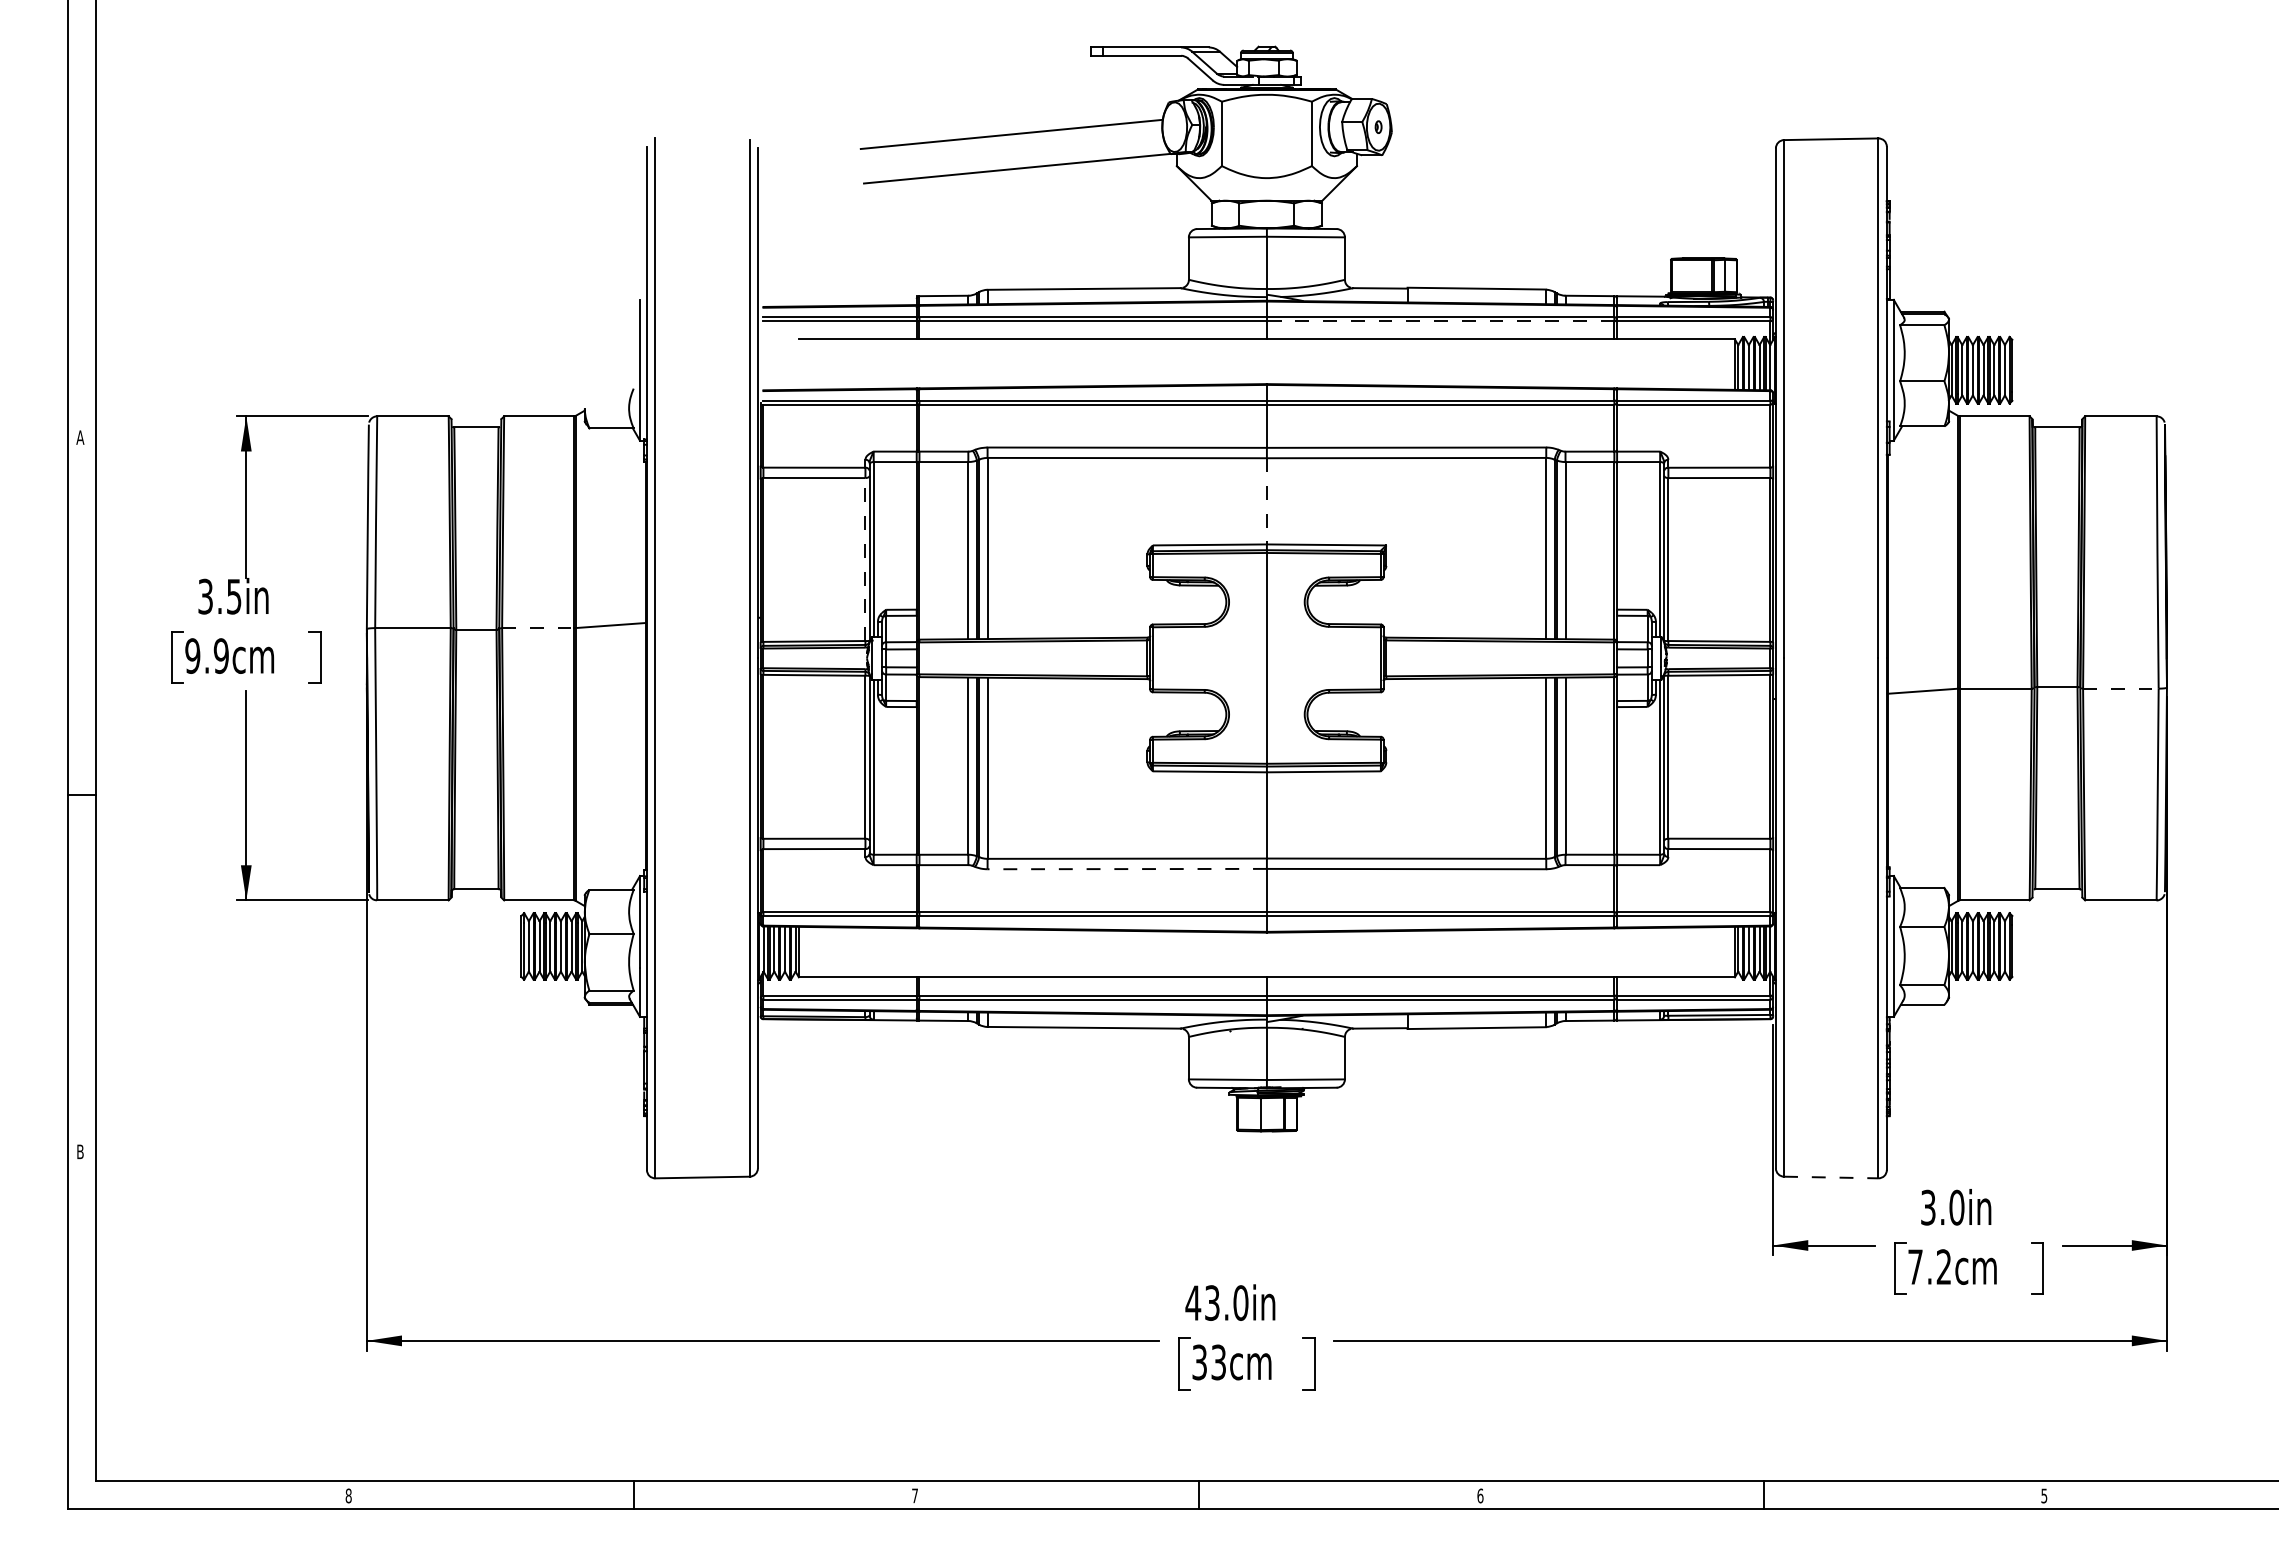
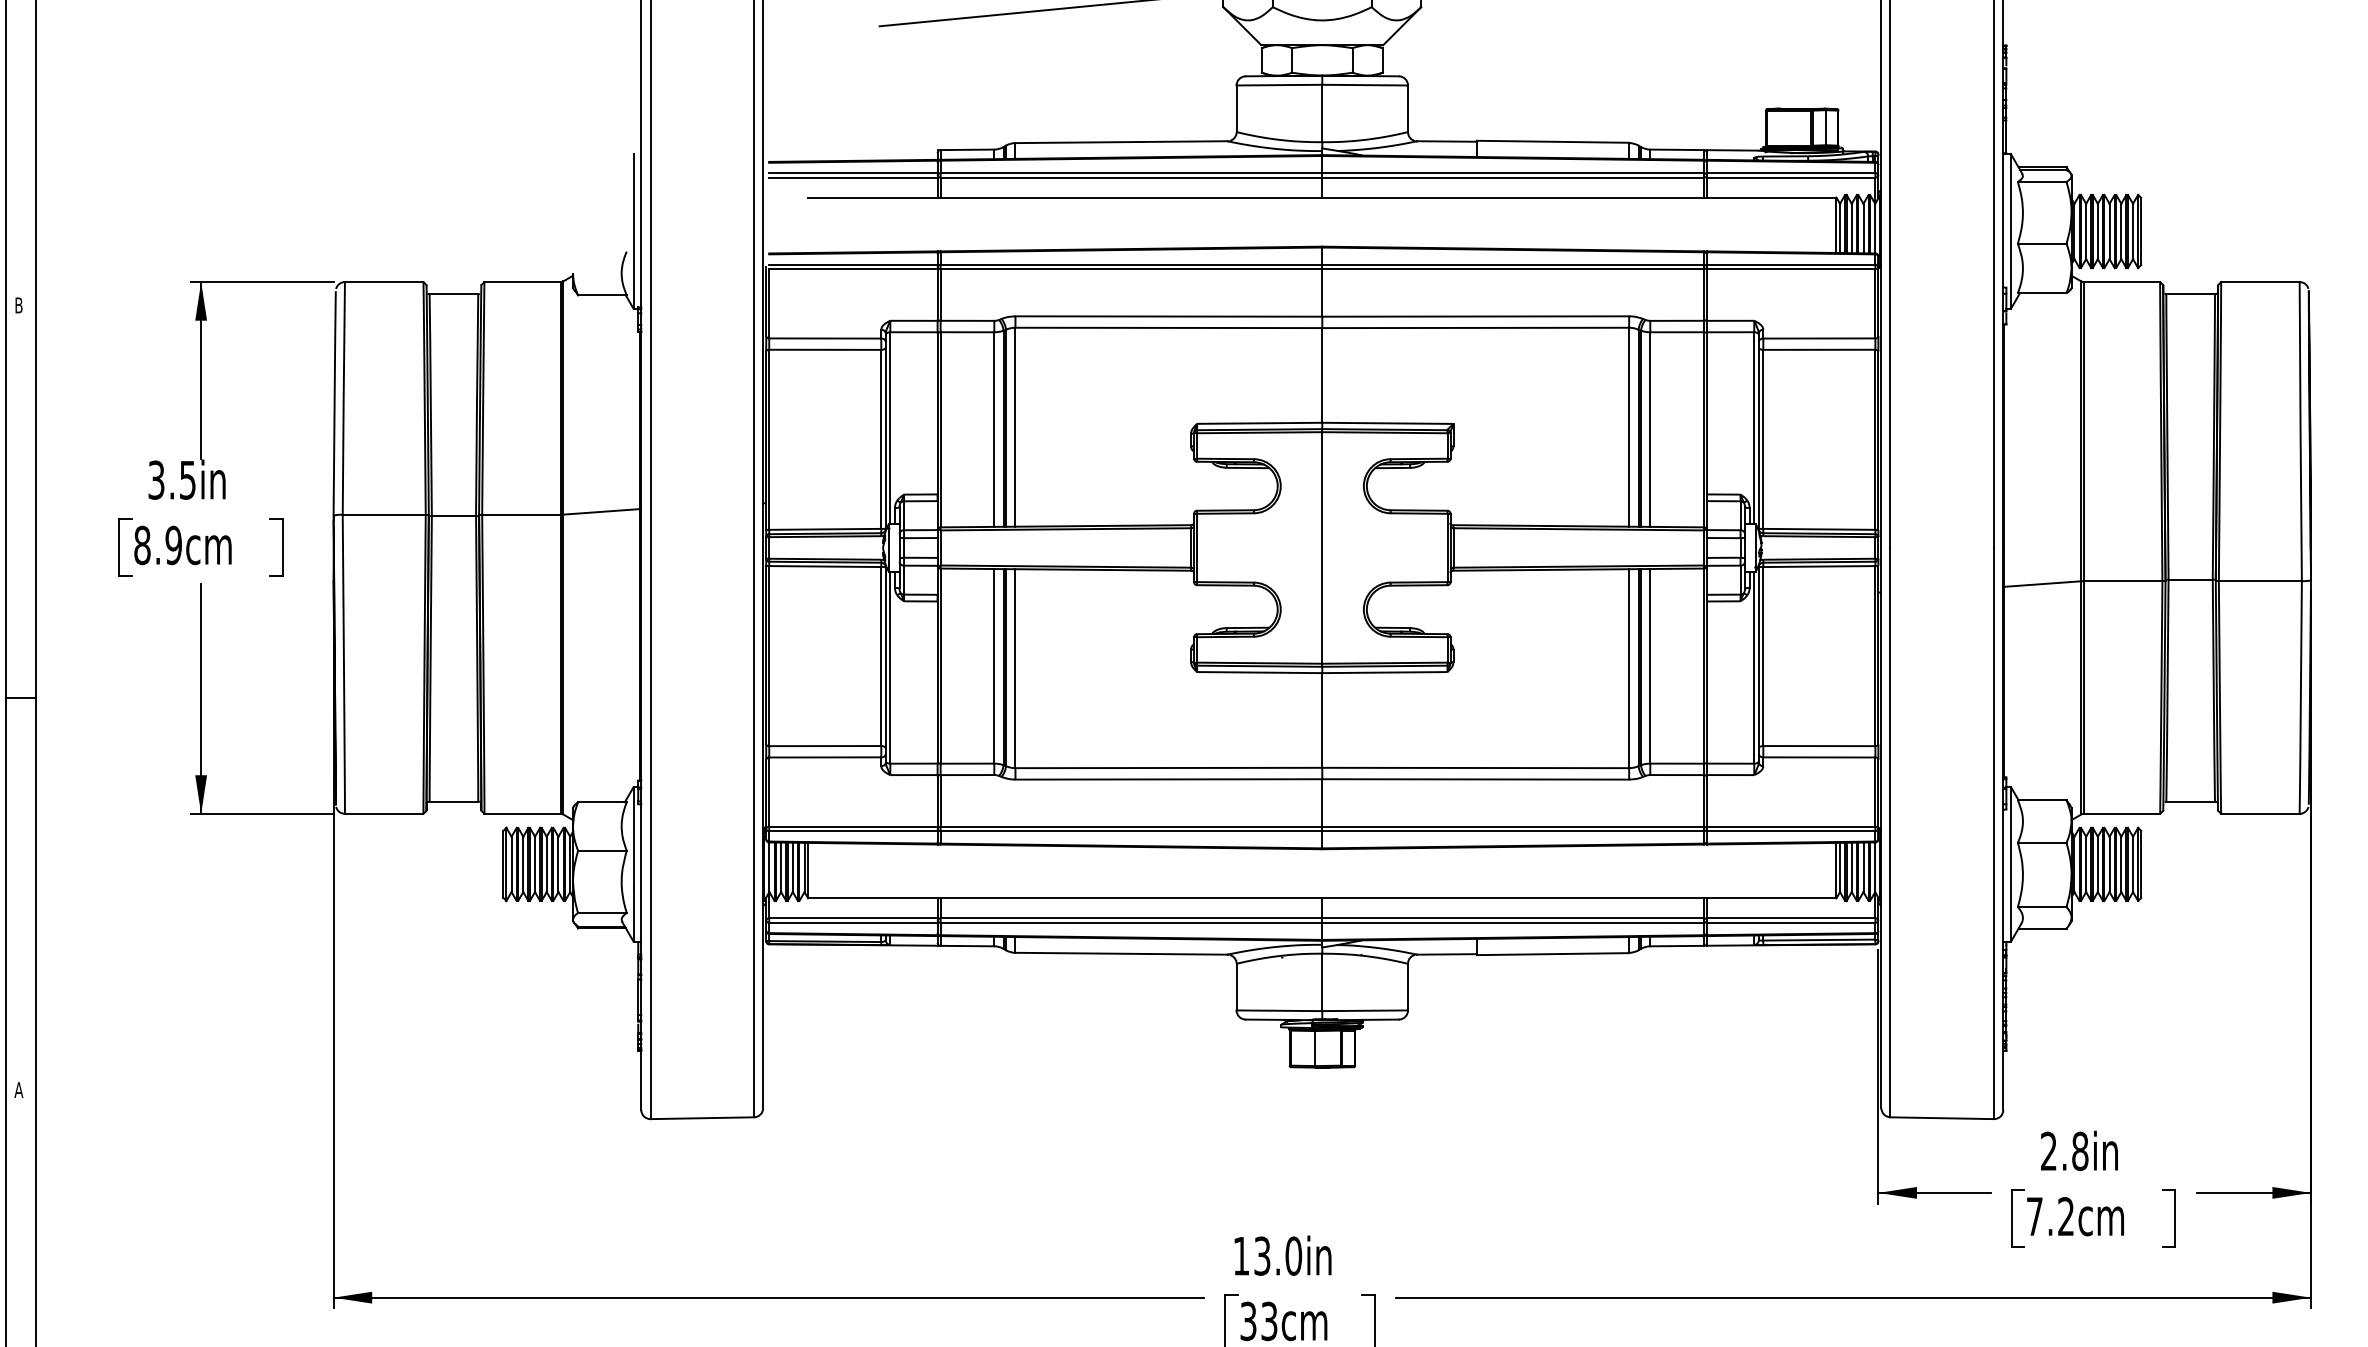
line: (1440, 321) -> (1512, 177), dashed -> solid
text: (80, 437) -> (19, 305), A -> B
line: (1266, 501) -> (1321, 375), dashed -> solid
line: (865, 559) -> (881, 439), dashed -> solid
line: (537, 628) -> (521, 515), dashed -> solid
text: (192, 655) -> (142, 544), 9.9cm -> 8.9cm
line: (2120, 688) -> (2259, 581), dashed -> solid
line: (1127, 869) -> (1169, 779), dashed -> solid
text: (80, 1151) -> (19, 1089), B -> A
line: (1831, 1177) -> (1942, 1118), dashed -> solid
text: (1942, 1207) -> (2064, 1151), 3.0in -> 2.8in
text: (1193, 1302) -> (1241, 1255), 43.0in -> 13.0in

